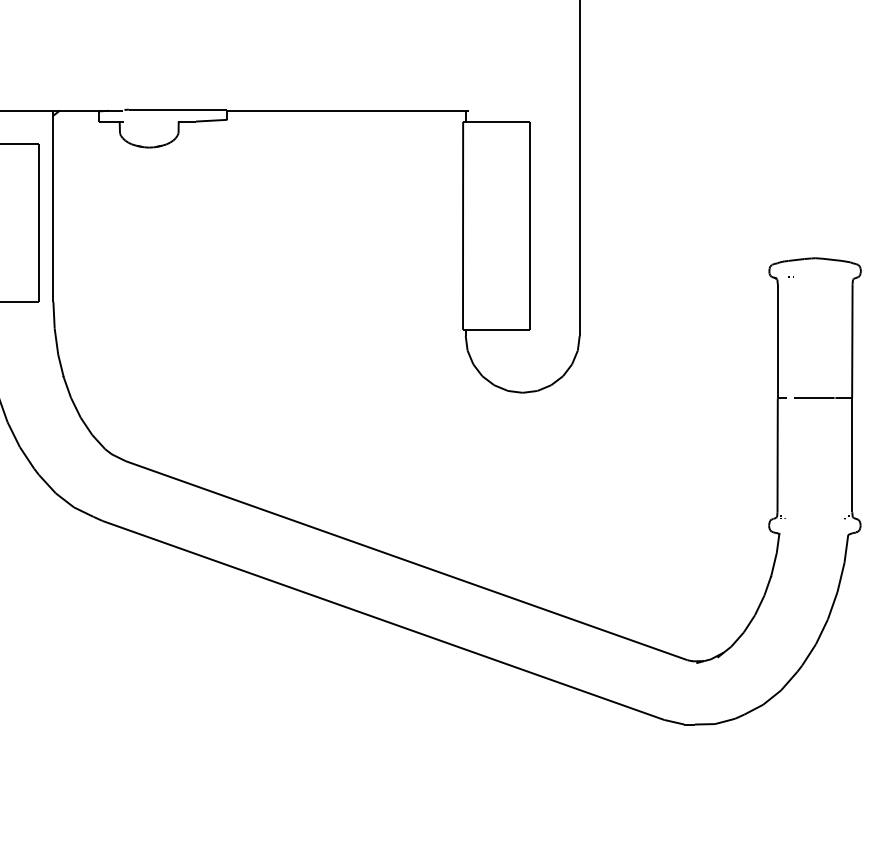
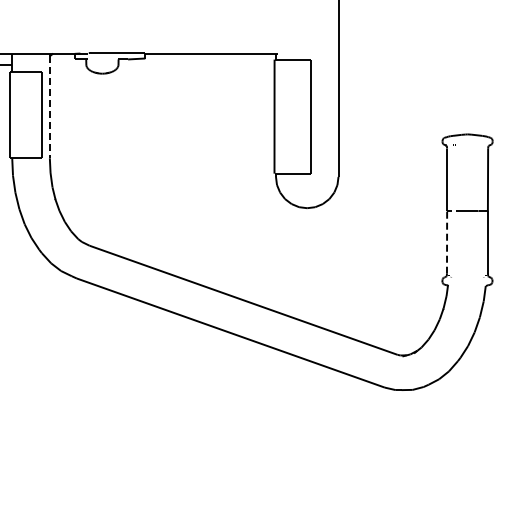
line: (52, 209) -> (49, 107), solid -> dashed
line: (778, 453) -> (447, 241), solid -> dashed

